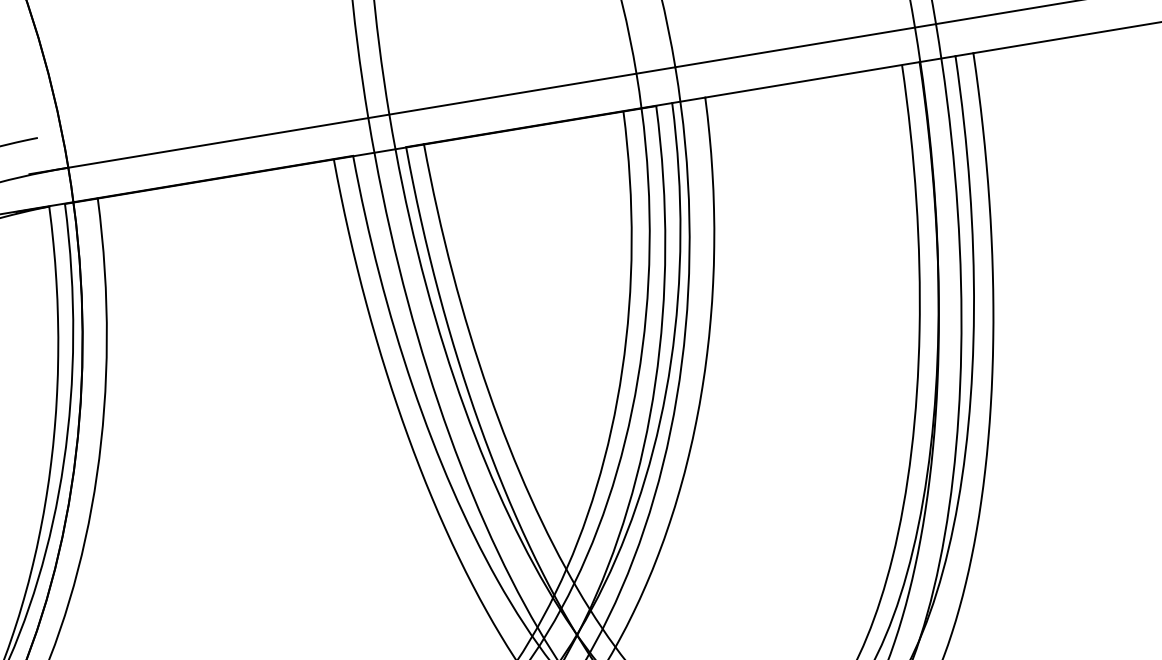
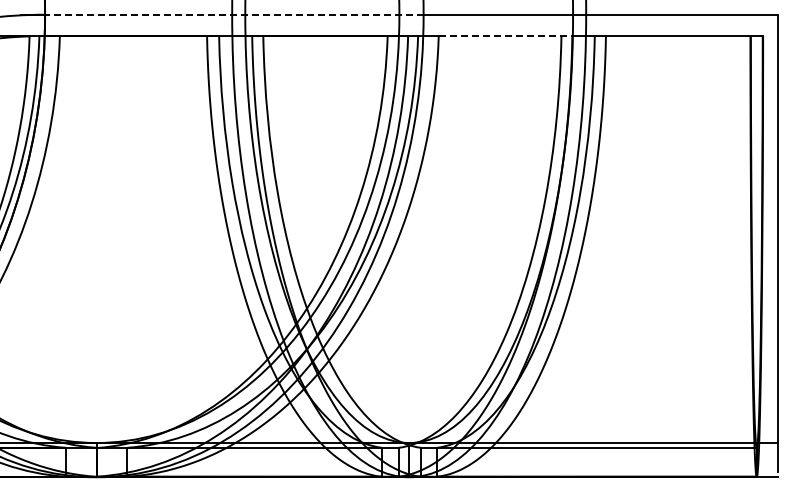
line: (812, 80) -> (505, 36), solid -> dashed
line: (370, 117) -> (233, 14), solid -> dashed

